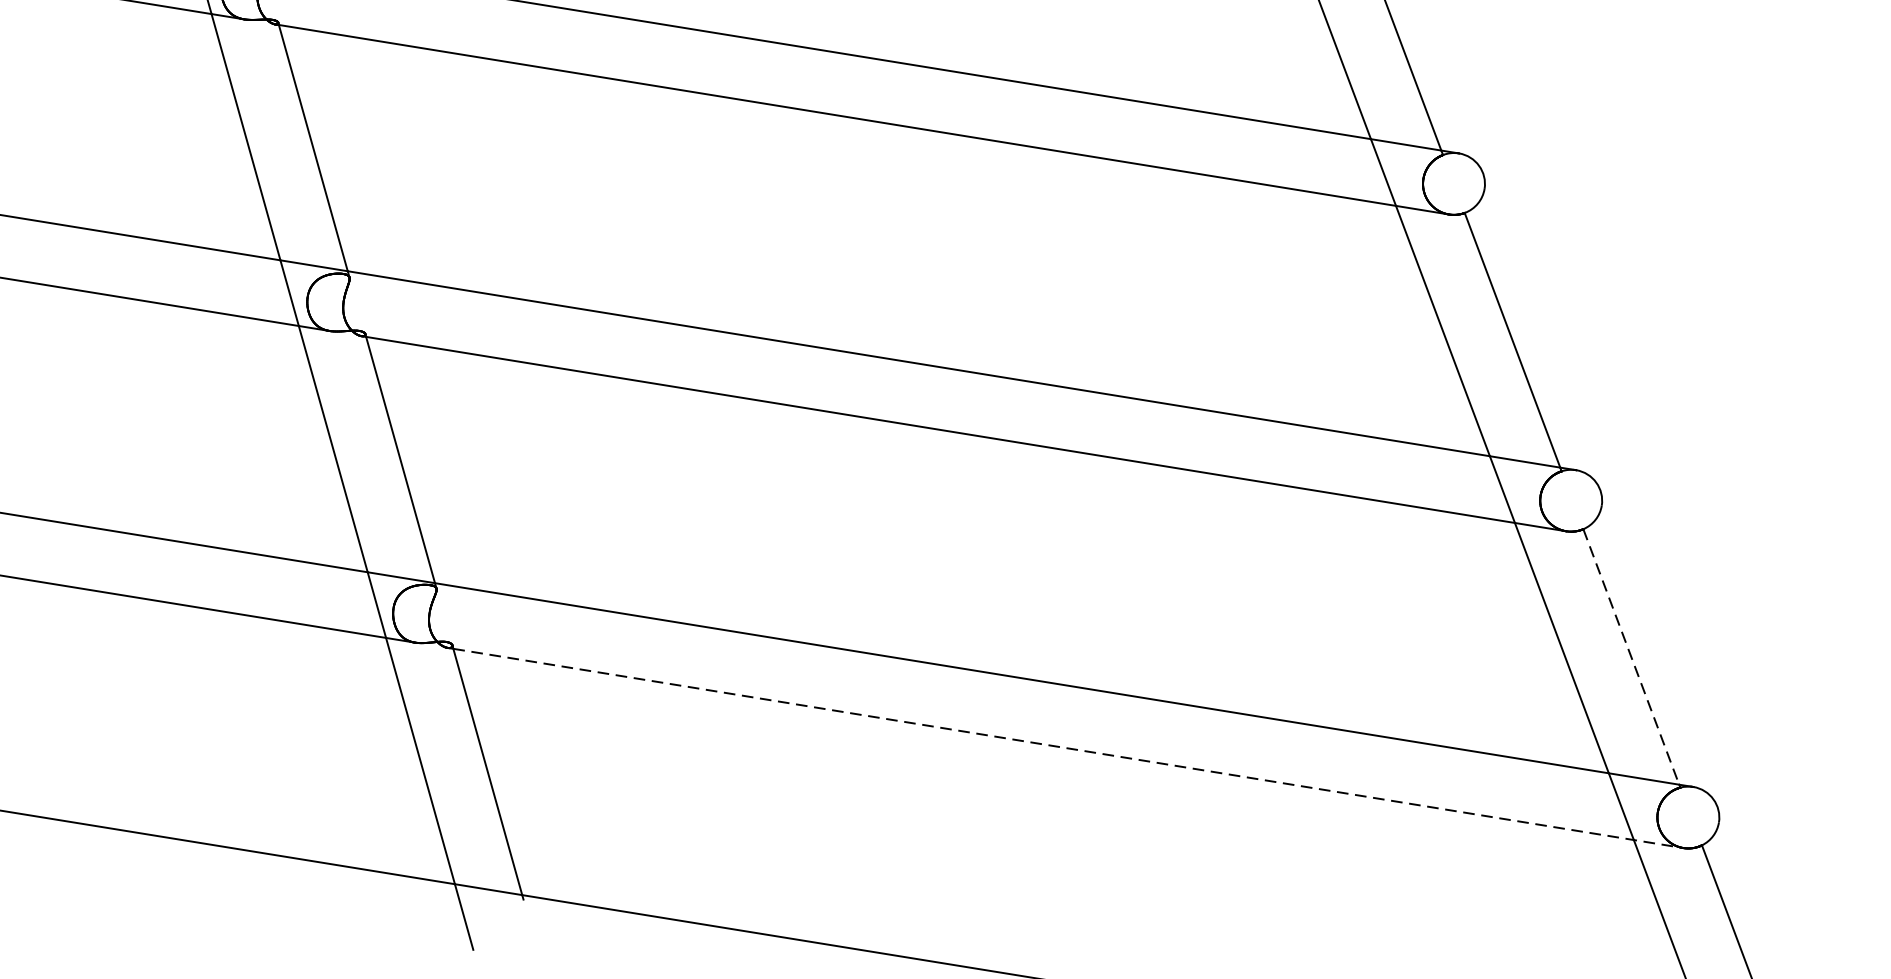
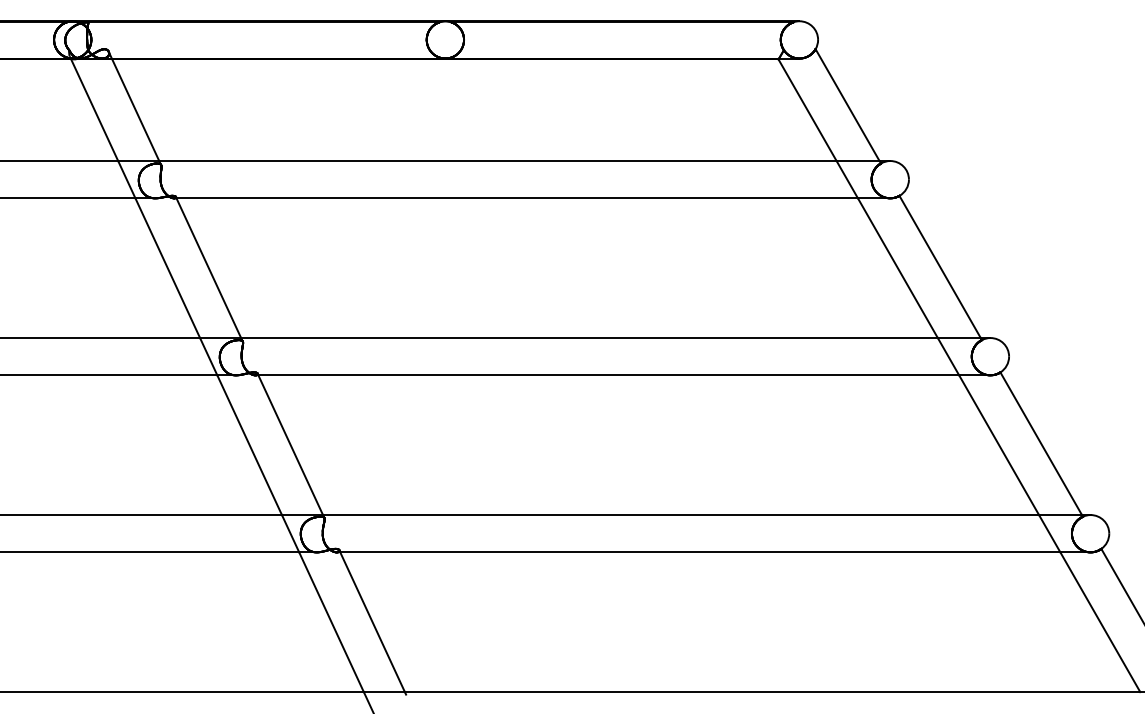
line: (1631, 658) -> (1041, 444), dashed -> solid
line: (1068, 748) -> (715, 552), dashed -> solid

